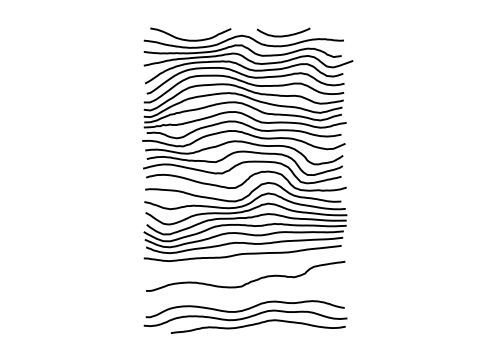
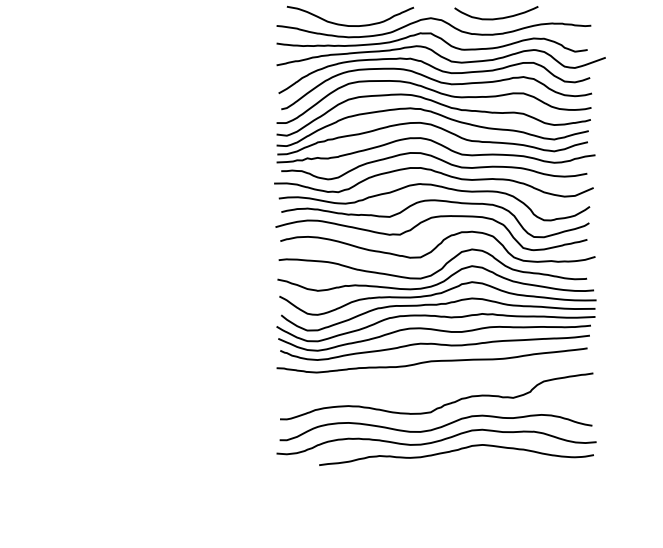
part: (245, 316) -> (436, 439), moved

